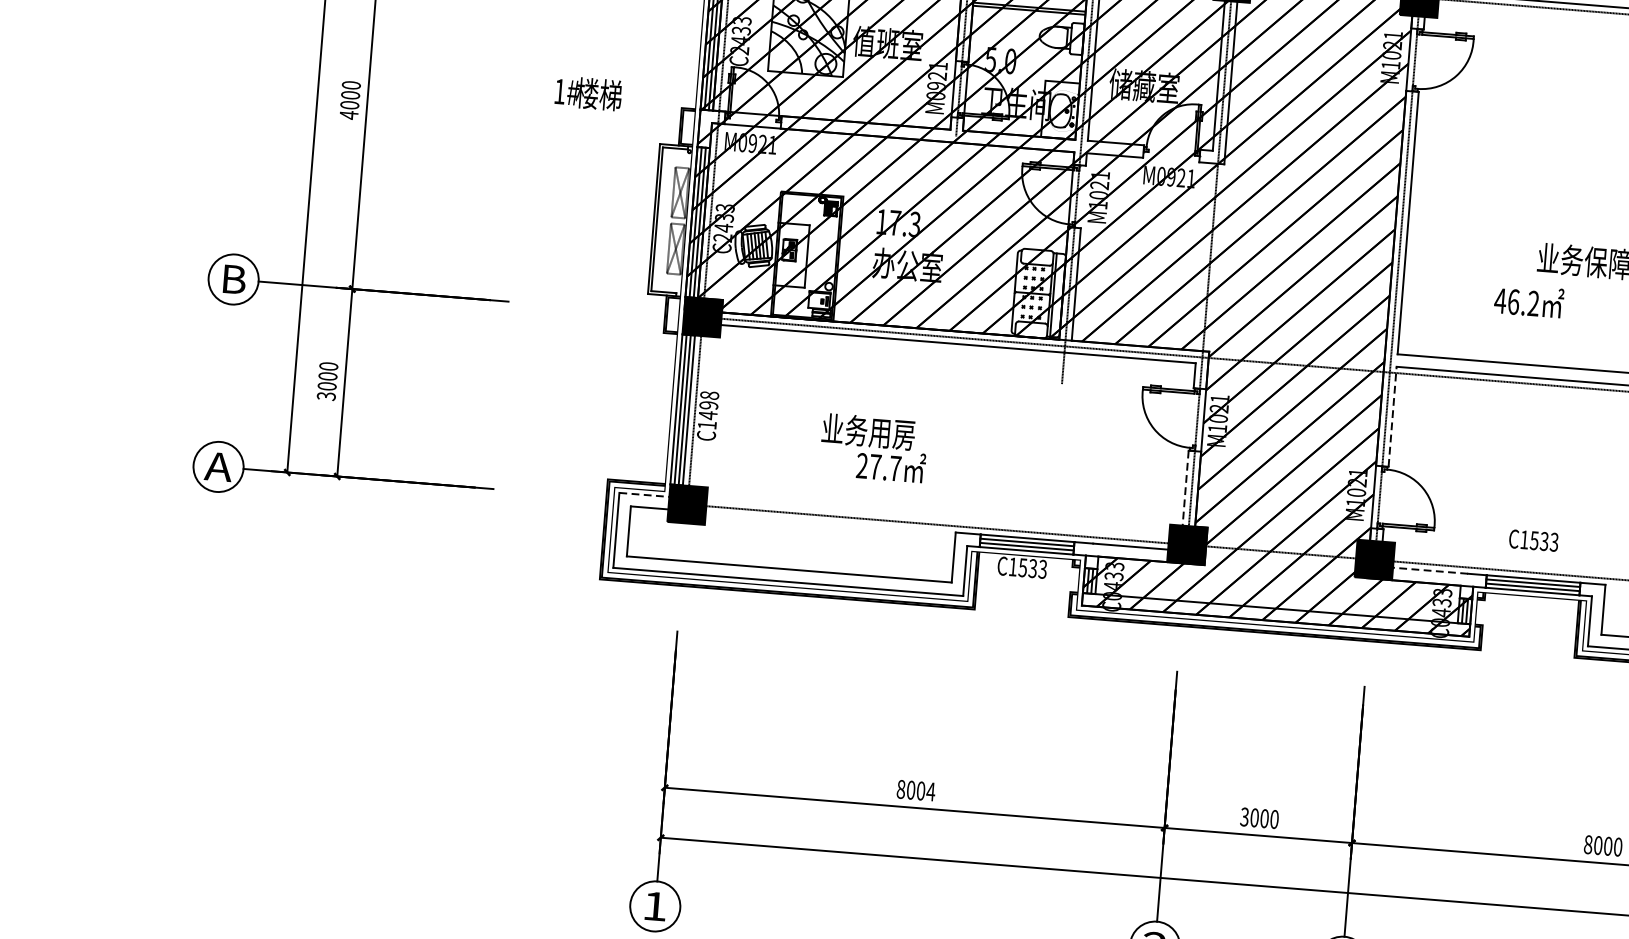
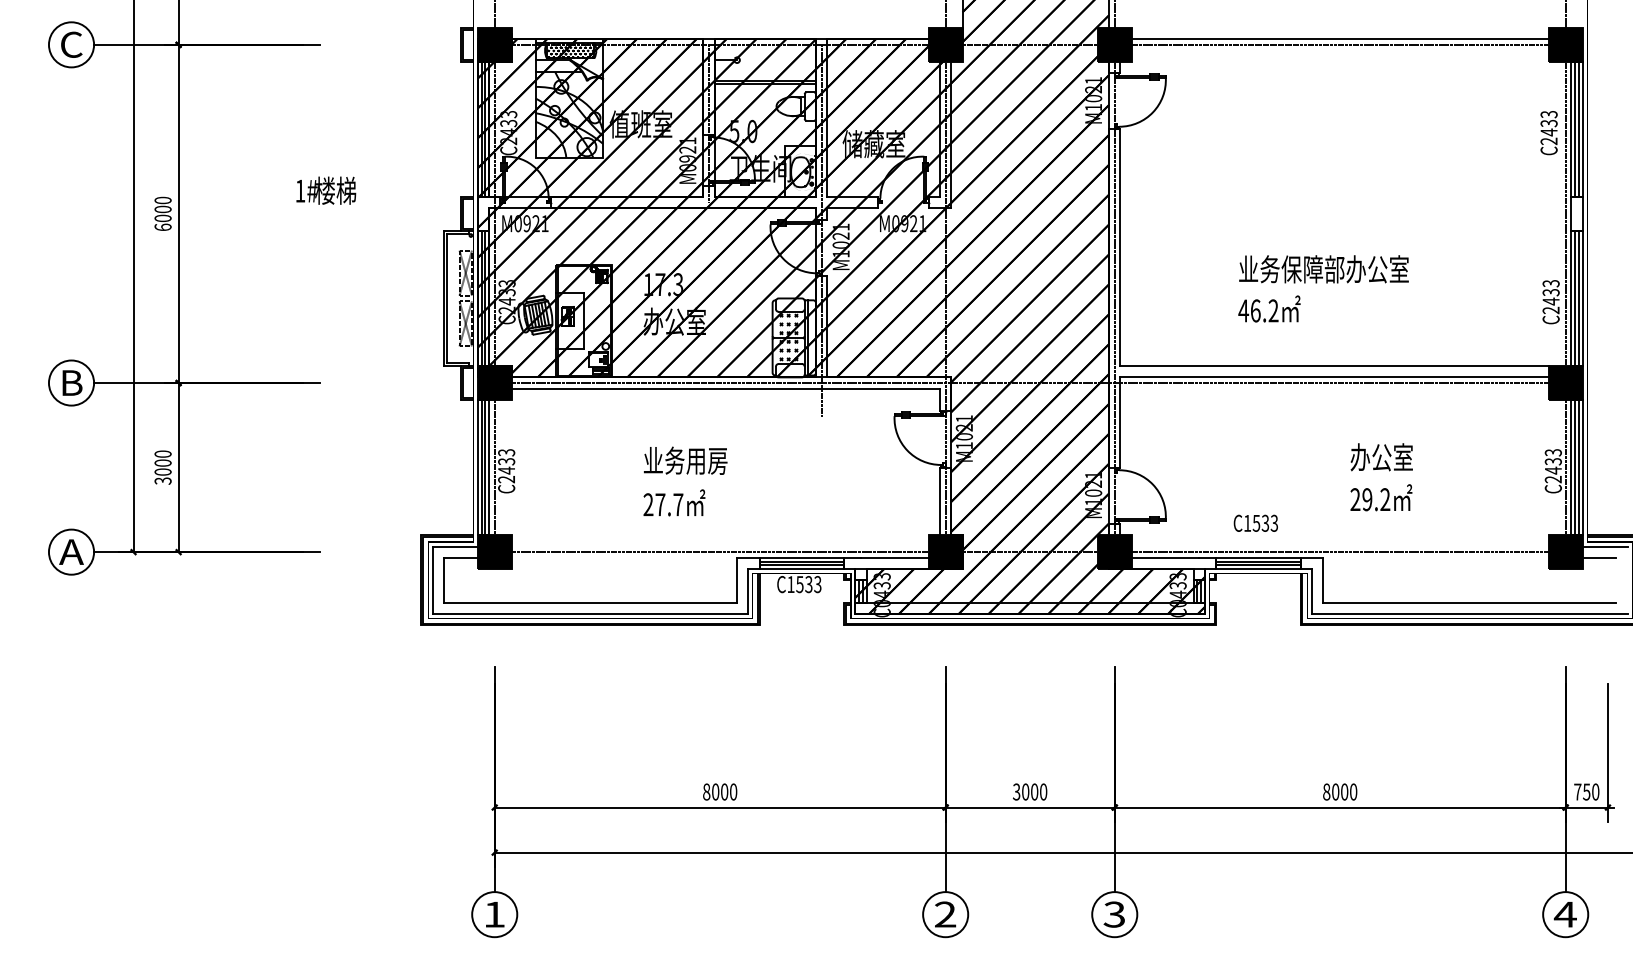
text: (588, 93) -> (326, 190), moved
text: (348, 115) -> (162, 227), 4000 -> 6000
text: (1529, 300) -> (1269, 308), moved
text: (708, 410) -> (506, 466), C1498 -> C2433
line: (1392, 416) -> (1120, 422), dashed -> solid
text: (868, 431) -> (685, 460), moved
line: (1186, 488) -> (940, 501), dashed -> solid
line: (644, 494) -> (455, 546), dashed -> solid
line: (1430, 570) -> (1165, 557), dashed -> solid
text: (930, 791) -> (733, 791), 8004 -> 8000

